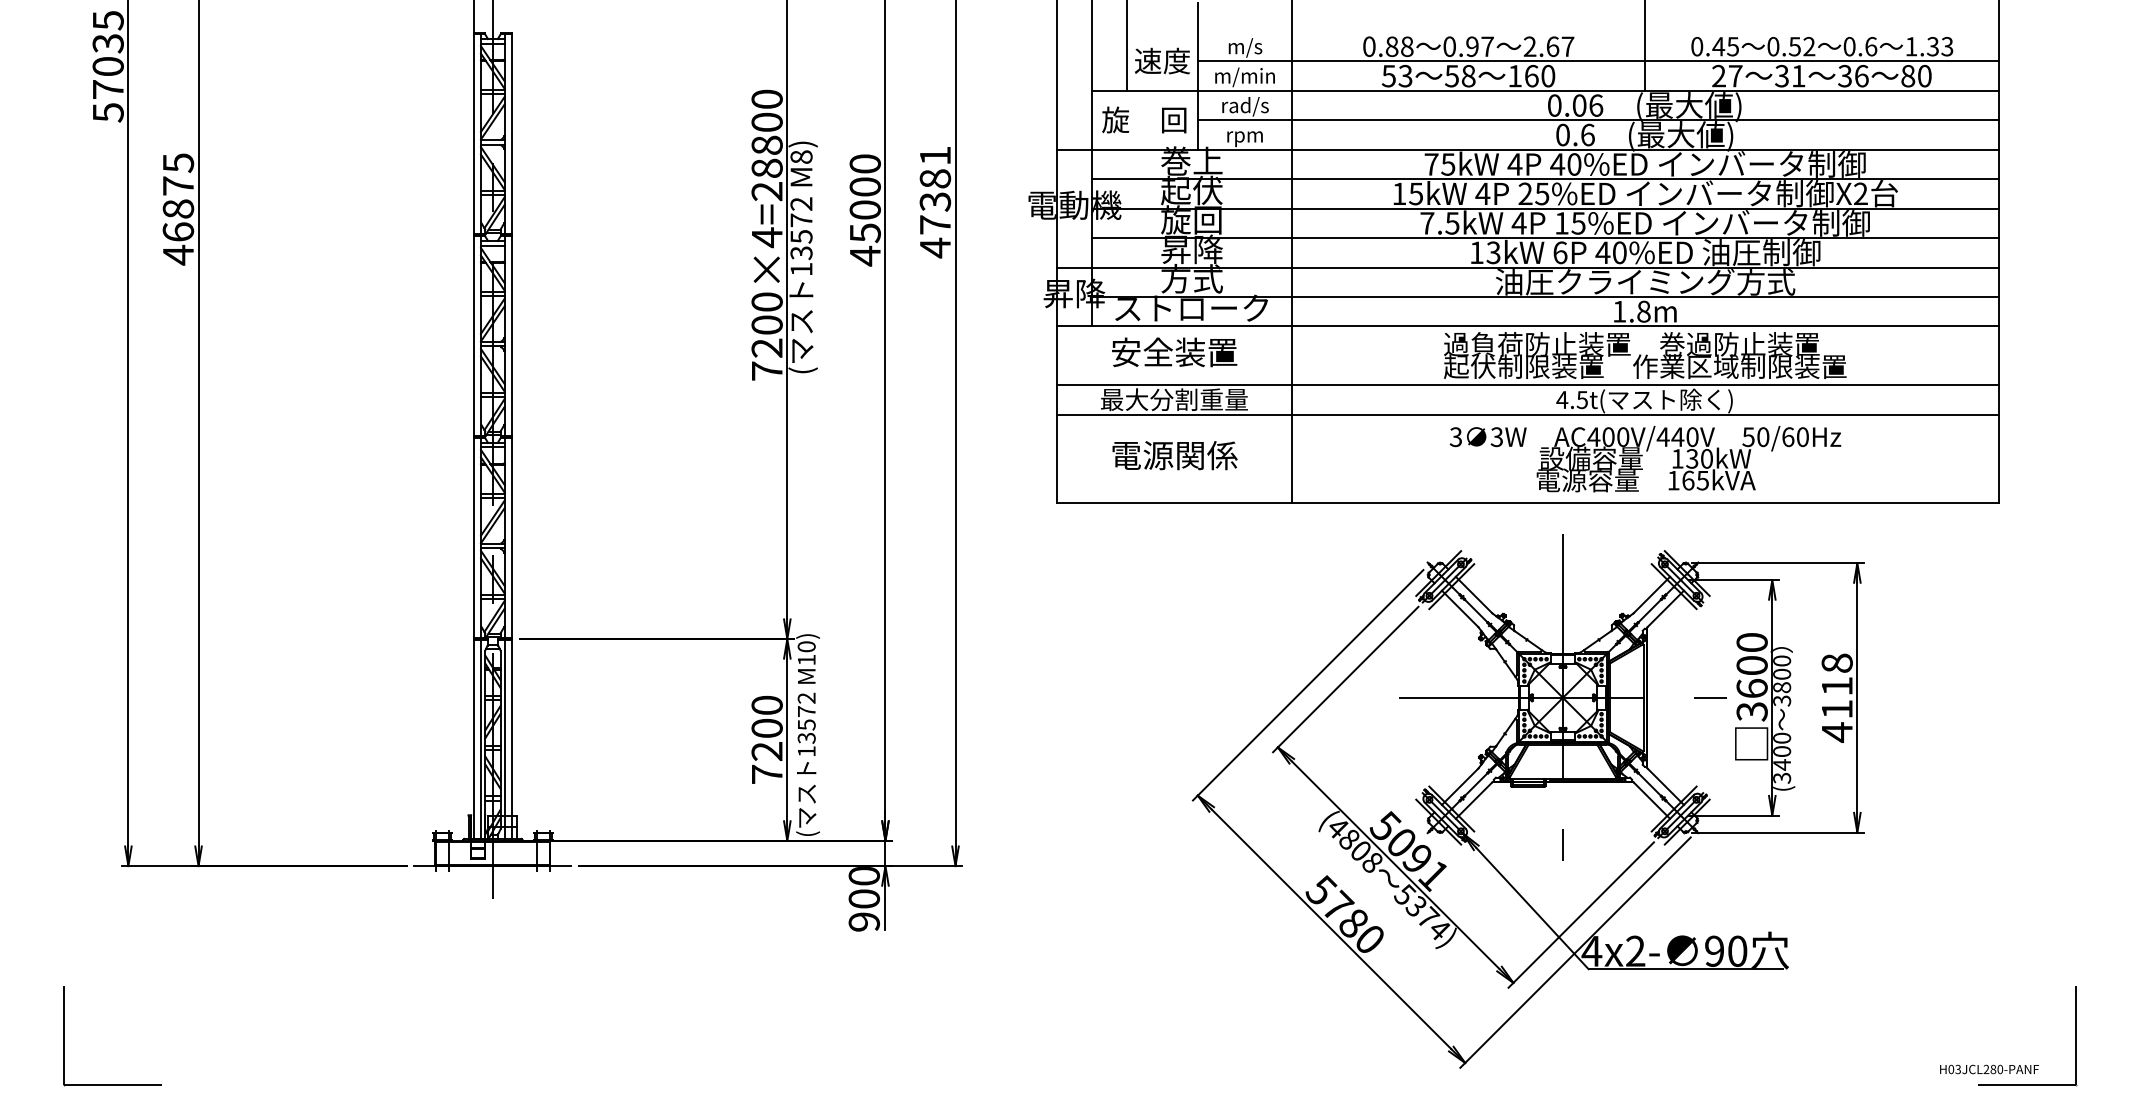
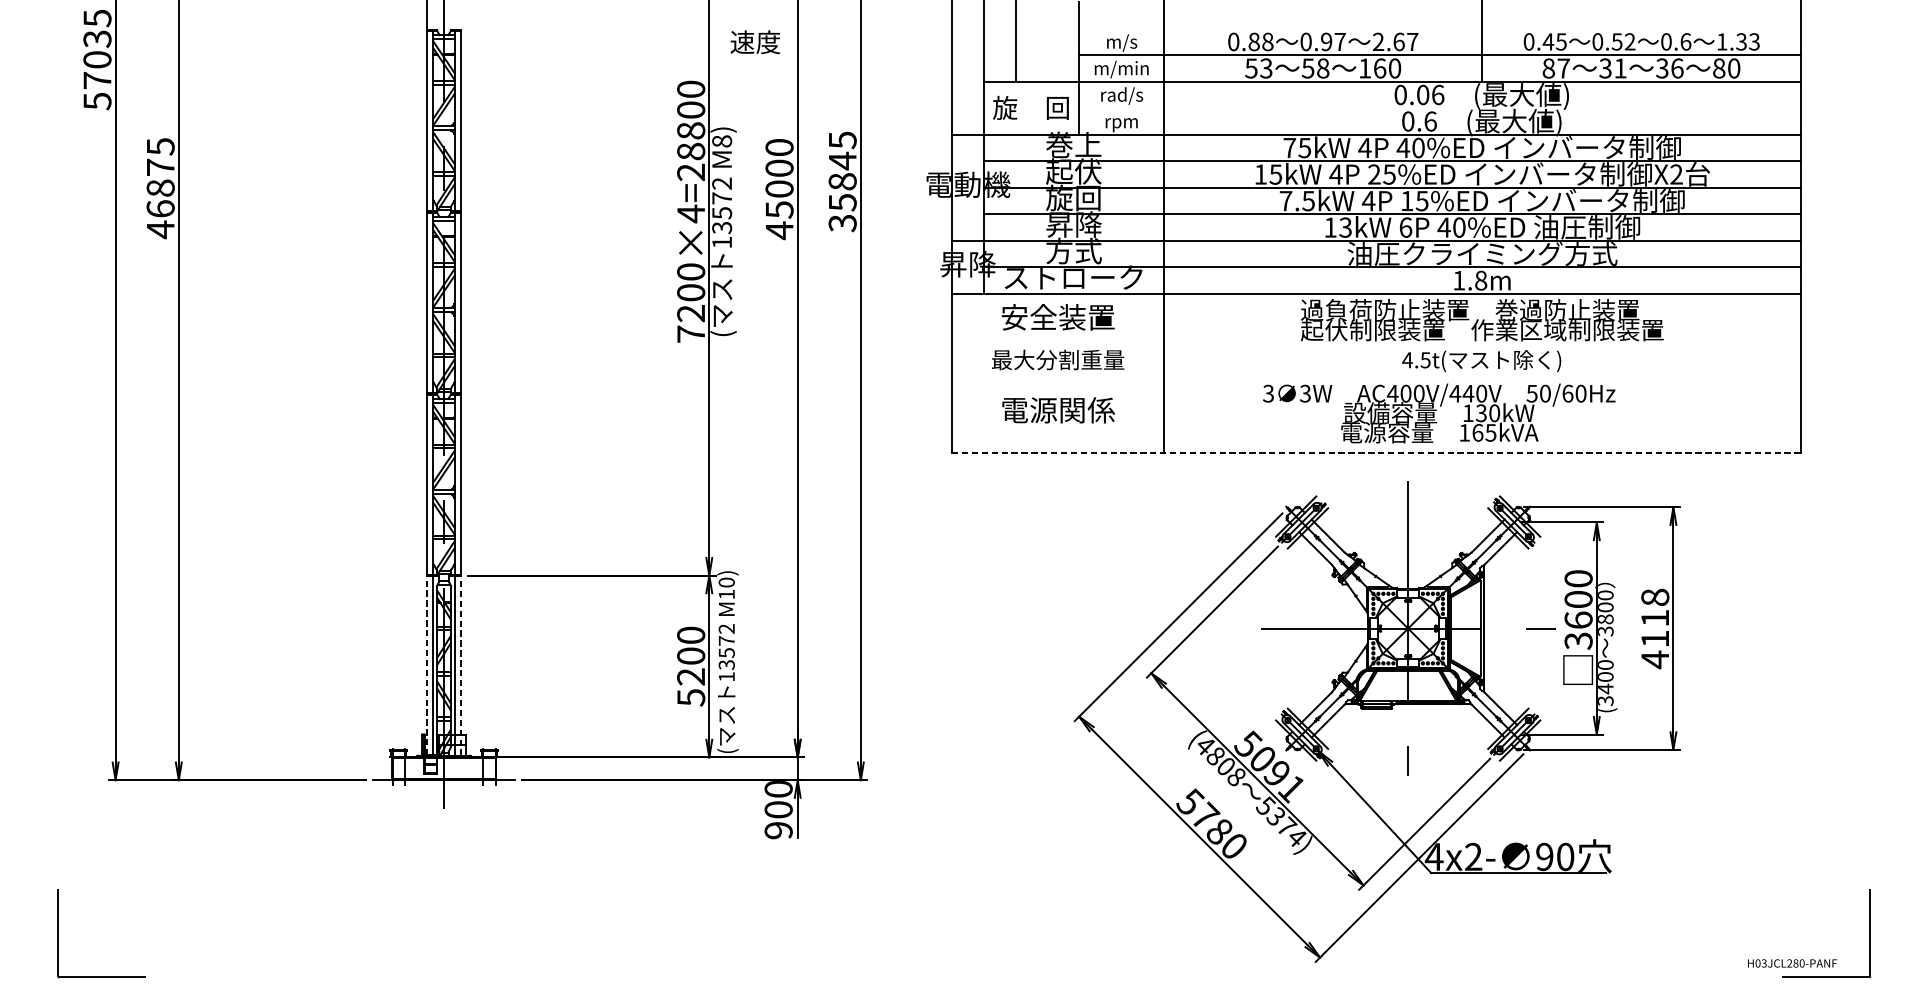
text: (1162, 60) -> (755, 41), moved
text: (1718, 76) -> (1548, 68), 27 -> 87
line: (1597, 120) -> (1439, 108), removed
text: (935, 202) -> (842, 182), 47381 -> 35845
line: (1527, 385) -> (1376, 347), removed
line: (1527, 414) -> (1376, 373), removed
text: (1645, 459) -> (1439, 413), moved
line: (1528, 503) -> (1377, 453), solid -> dashed
line: (473, 738) -> (426, 665), solid -> dashed
line: (511, 738) -> (460, 665), solid -> dashed
text: (767, 774) -> (691, 697), 7200 -> 5200

